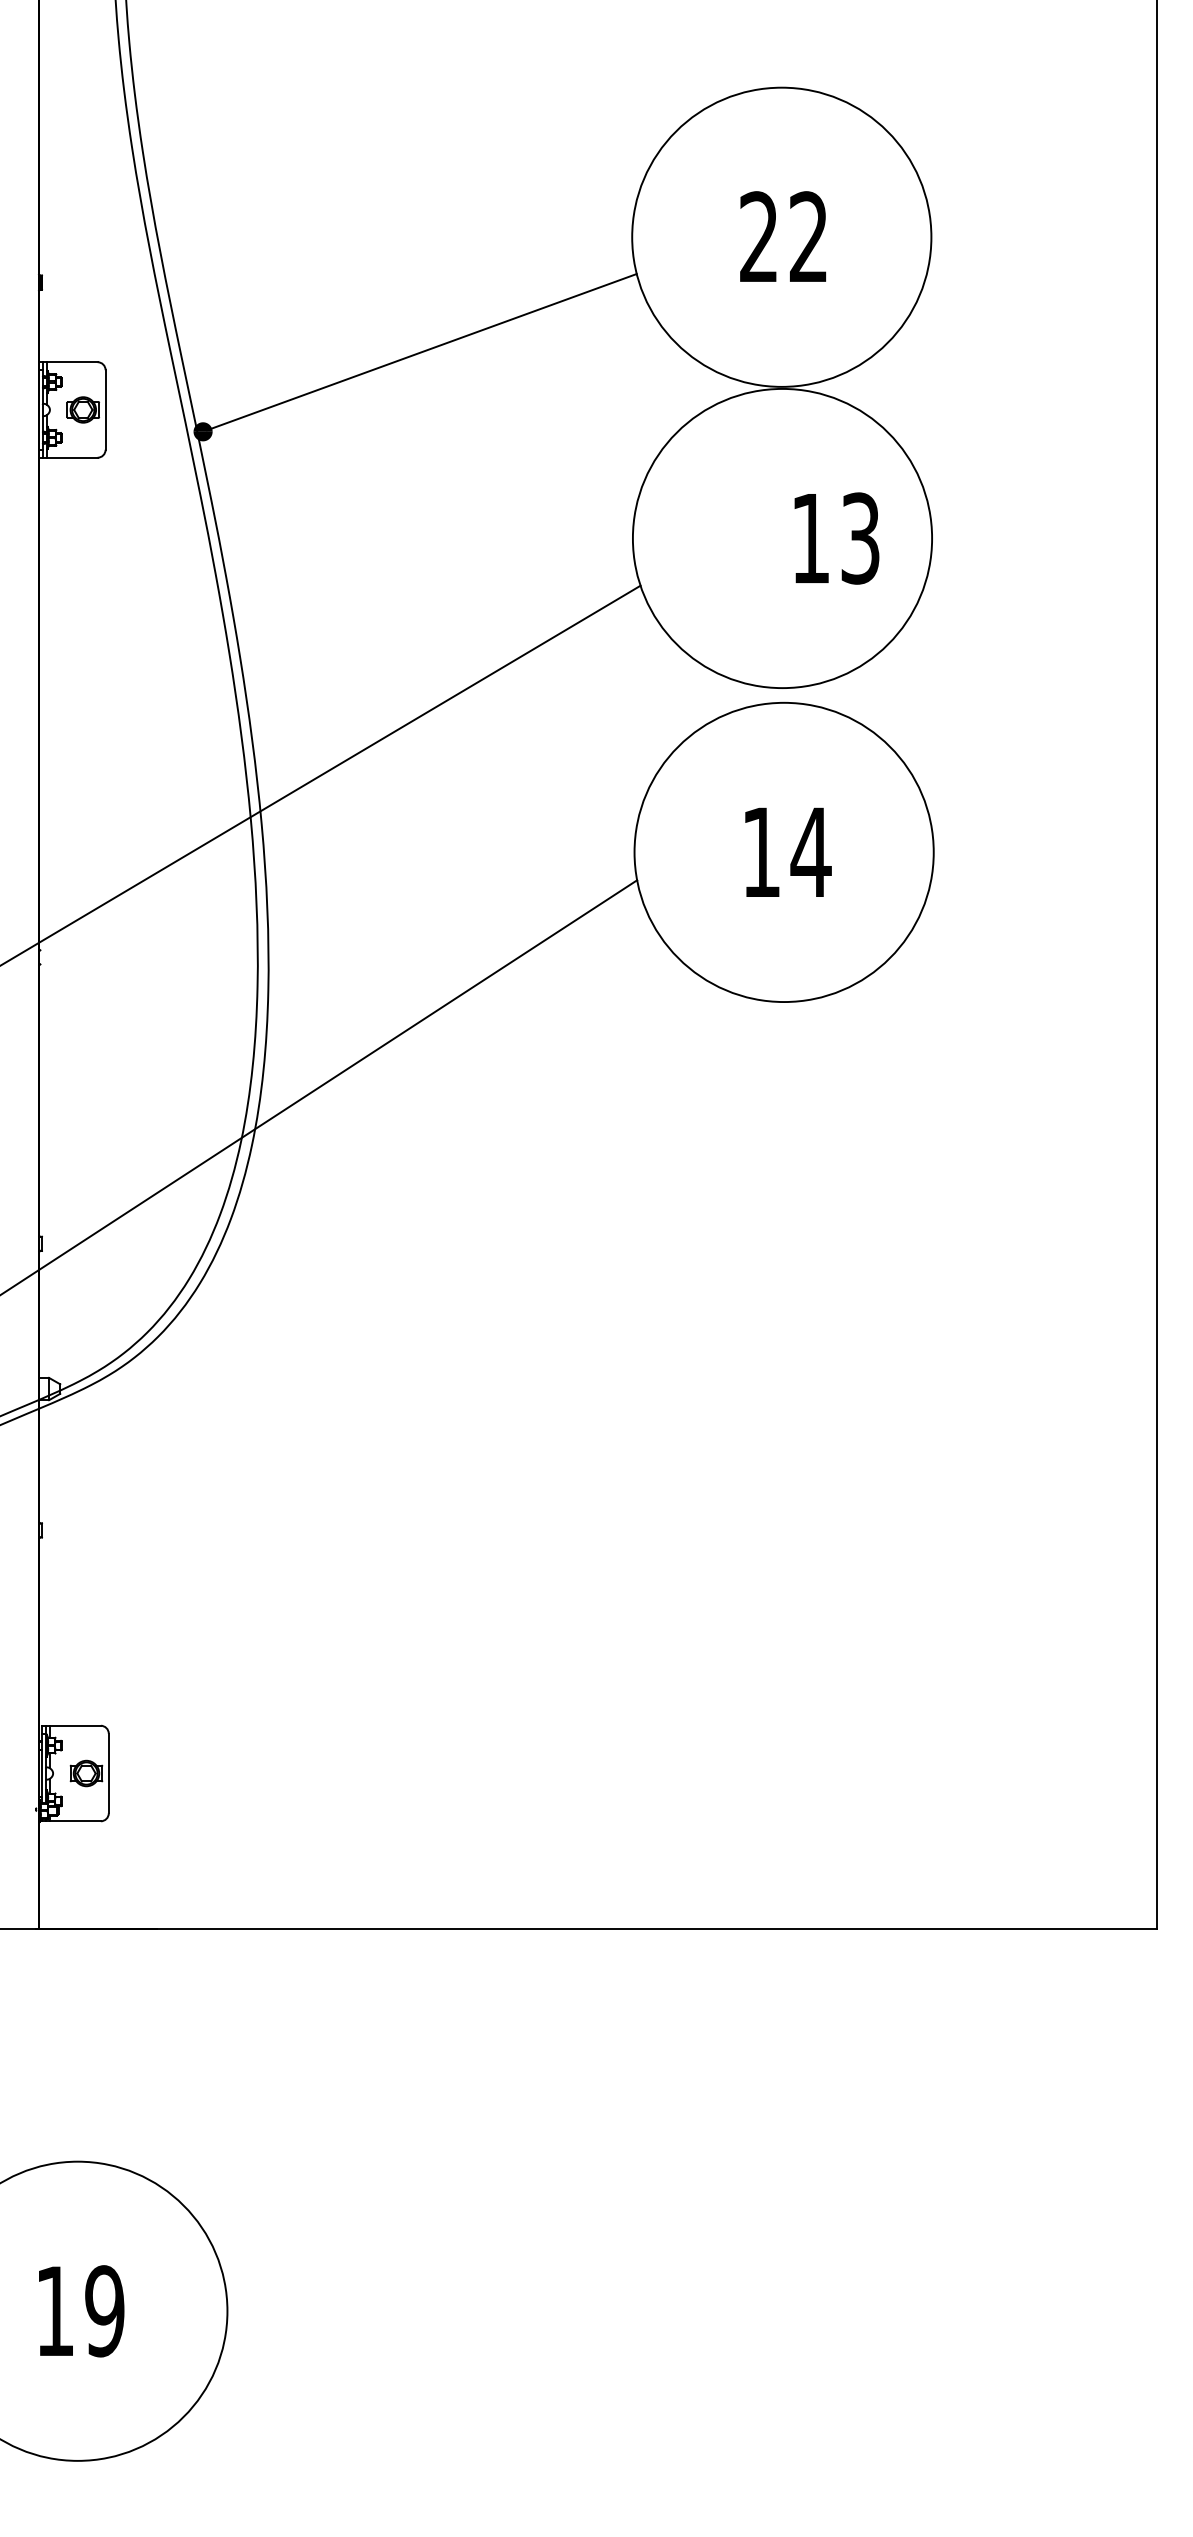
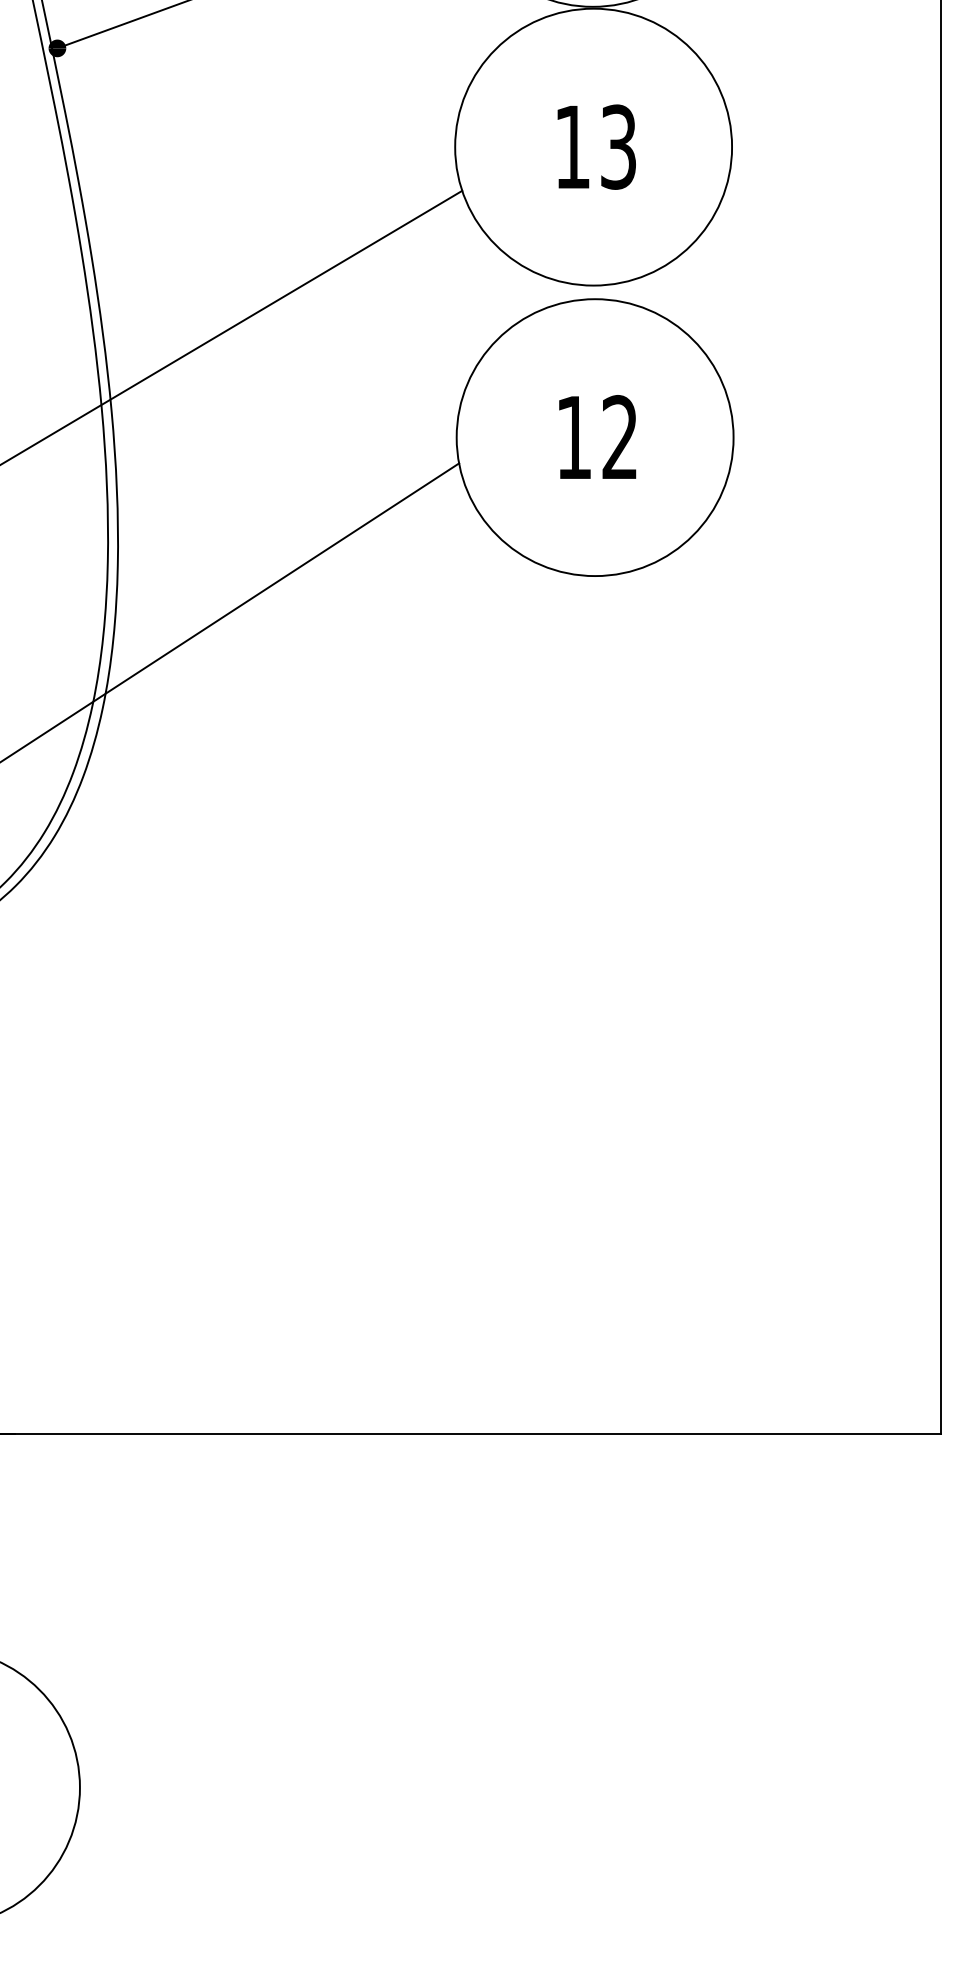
text: (836, 538) -> (596, 147), moved
text: (810, 851) -> (619, 436), 14 -> 12

